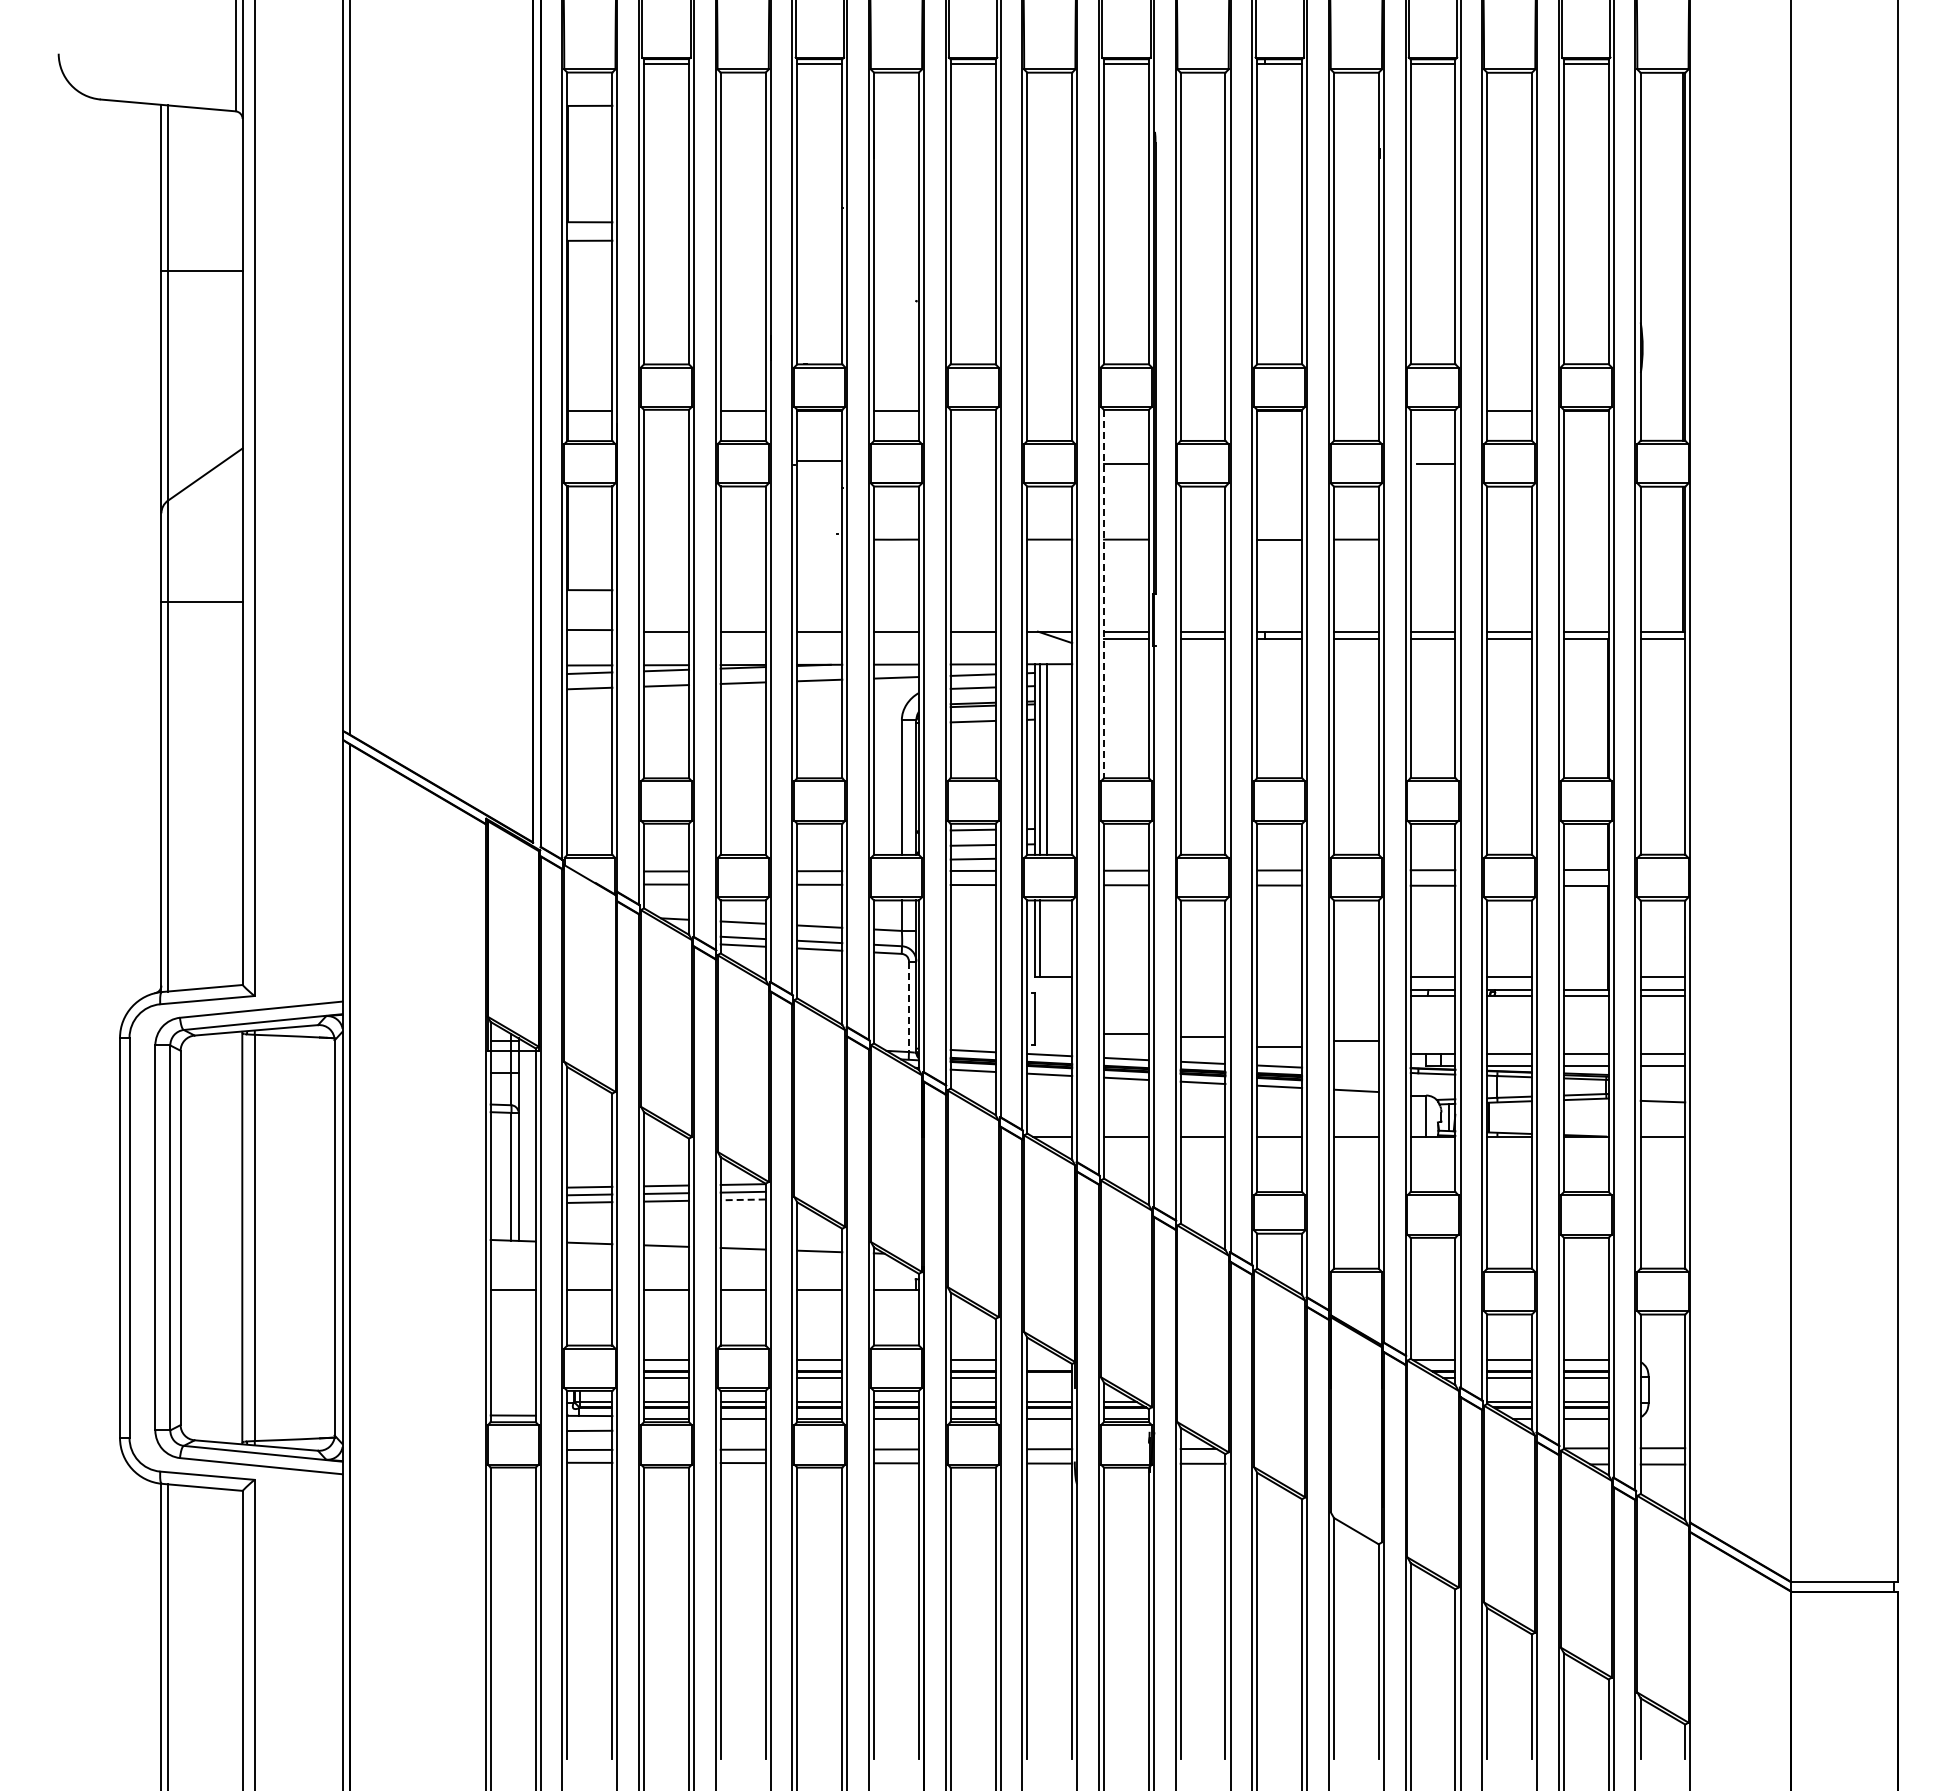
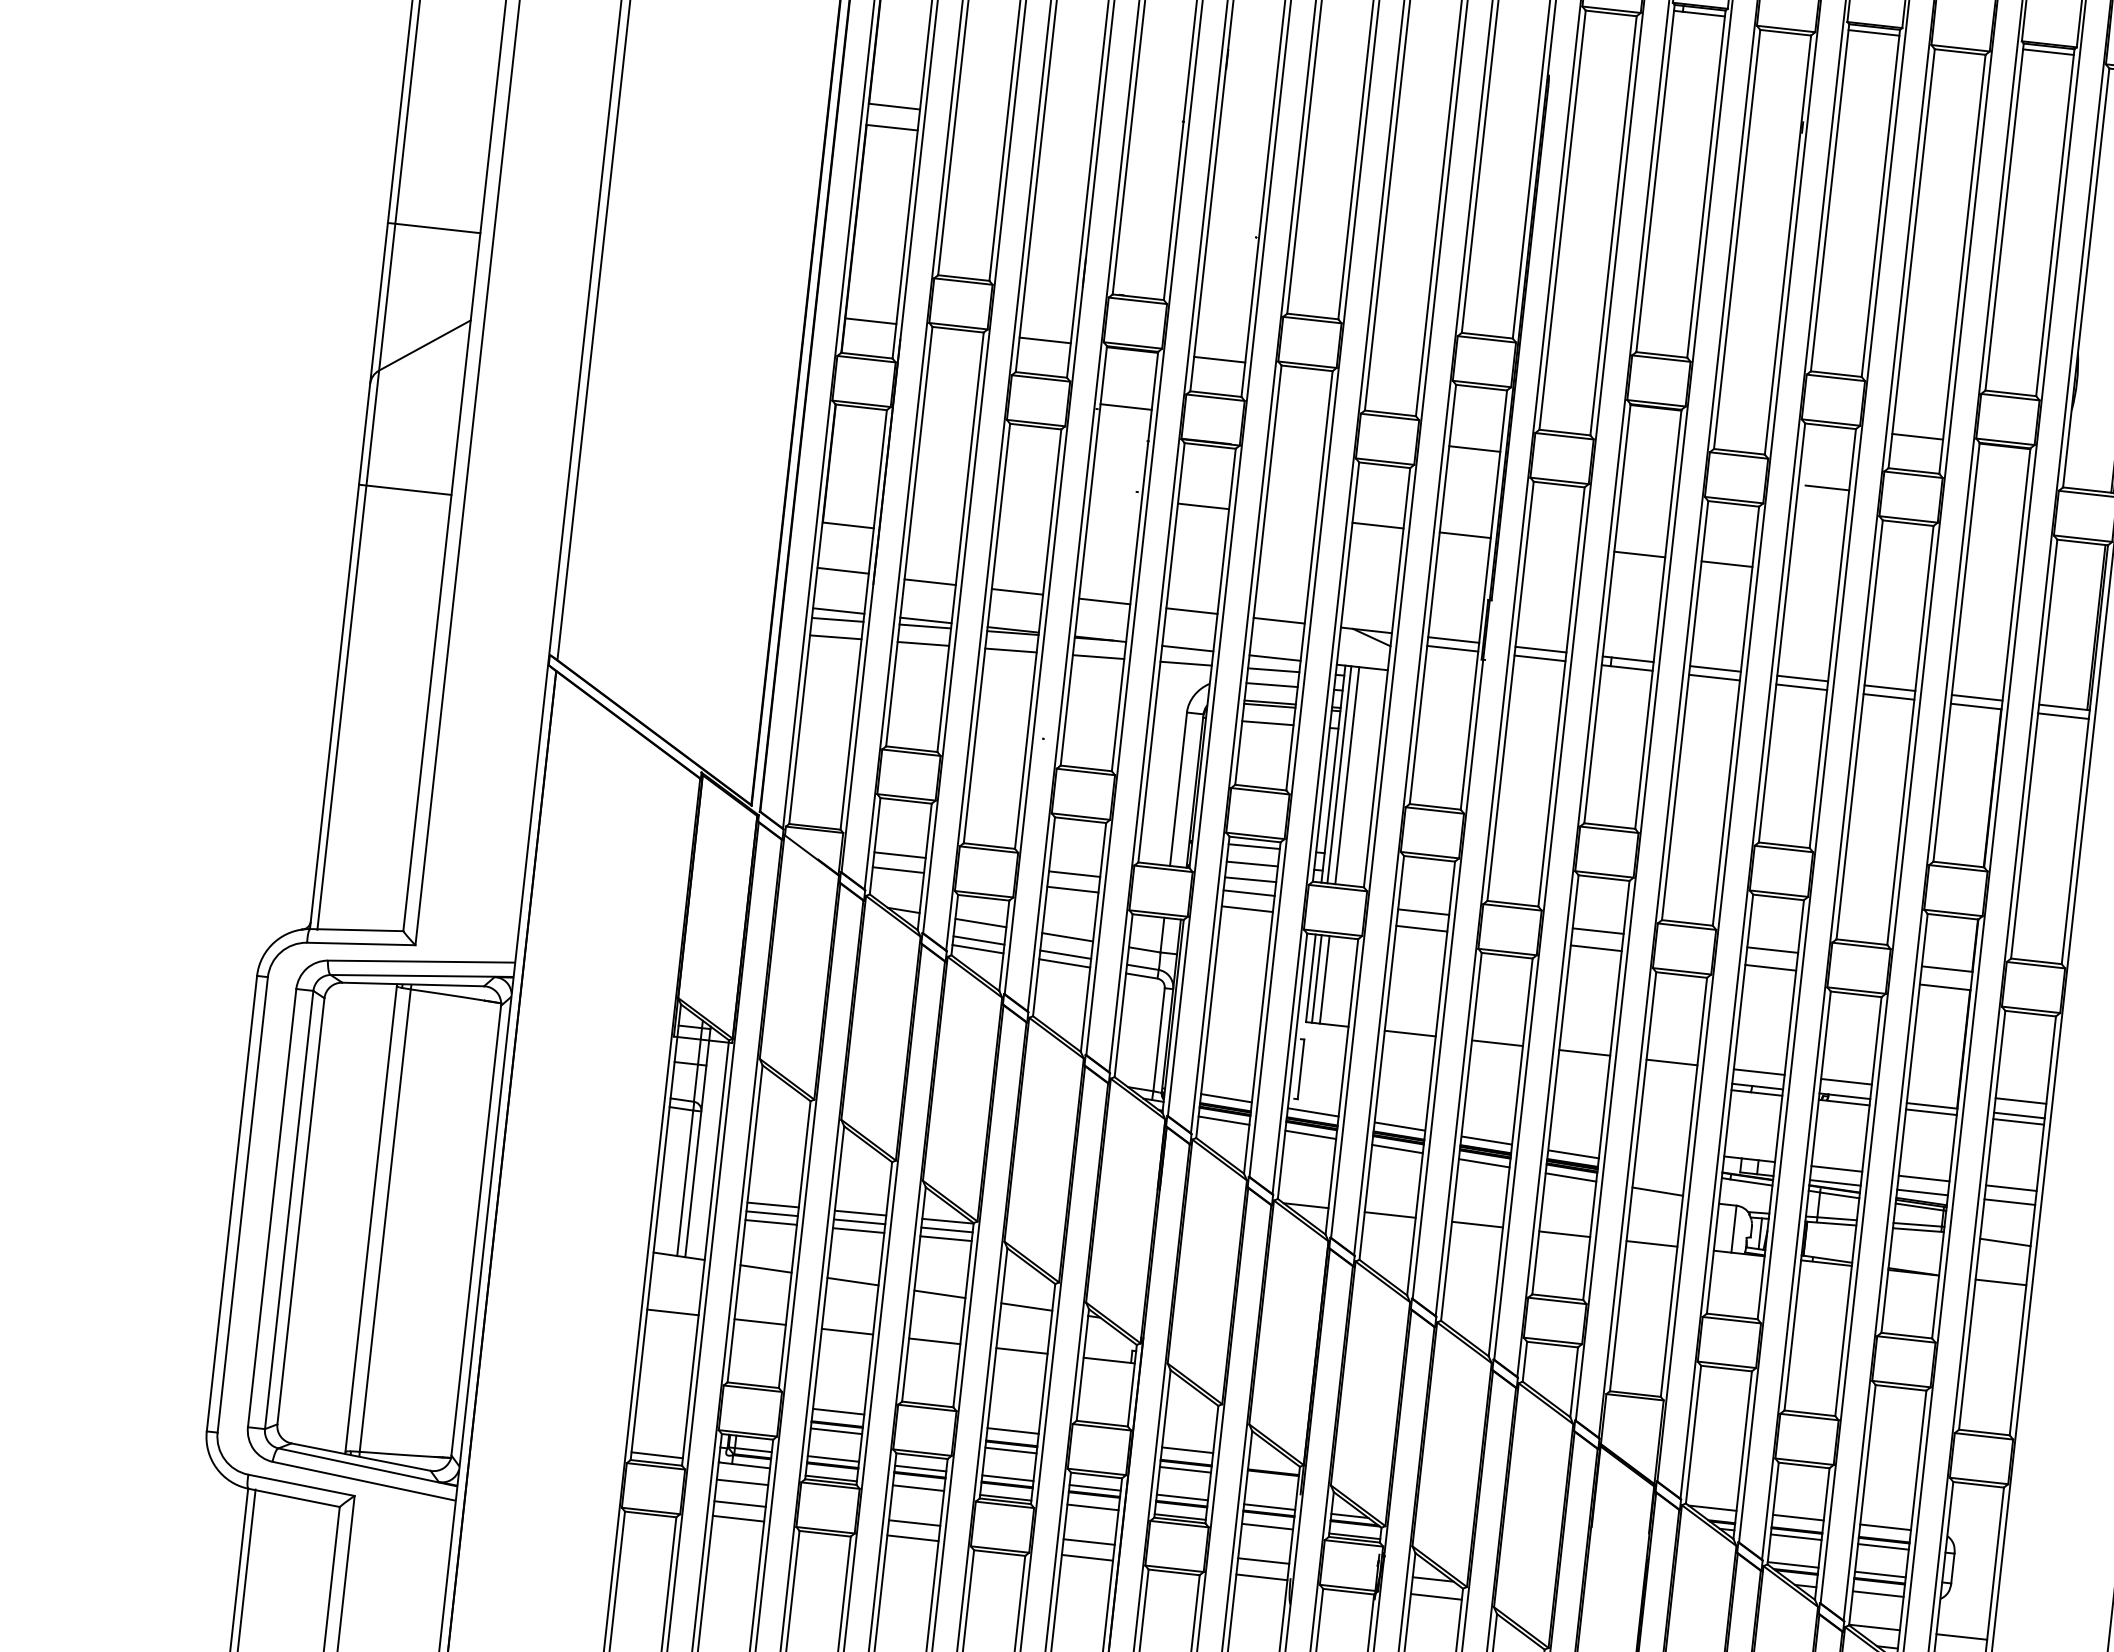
line: (201, 270) -> (433, 227), moved
line: (1104, 594) -> (1433, 594), dashed -> solid
line: (1047, 938) -> (1325, 979), added
line: (909, 1007) -> (1159, 1040), dashed -> solid
line: (1126, 1034) -> (1410, 1033), moved
line: (1202, 1037) -> (1496, 1043), moved
line: (1356, 1041) -> (1672, 1062), moved
line: (1279, 1047) -> (1584, 1052), moved
line: (743, 1199) -> (946, 1238), dashed -> solid

